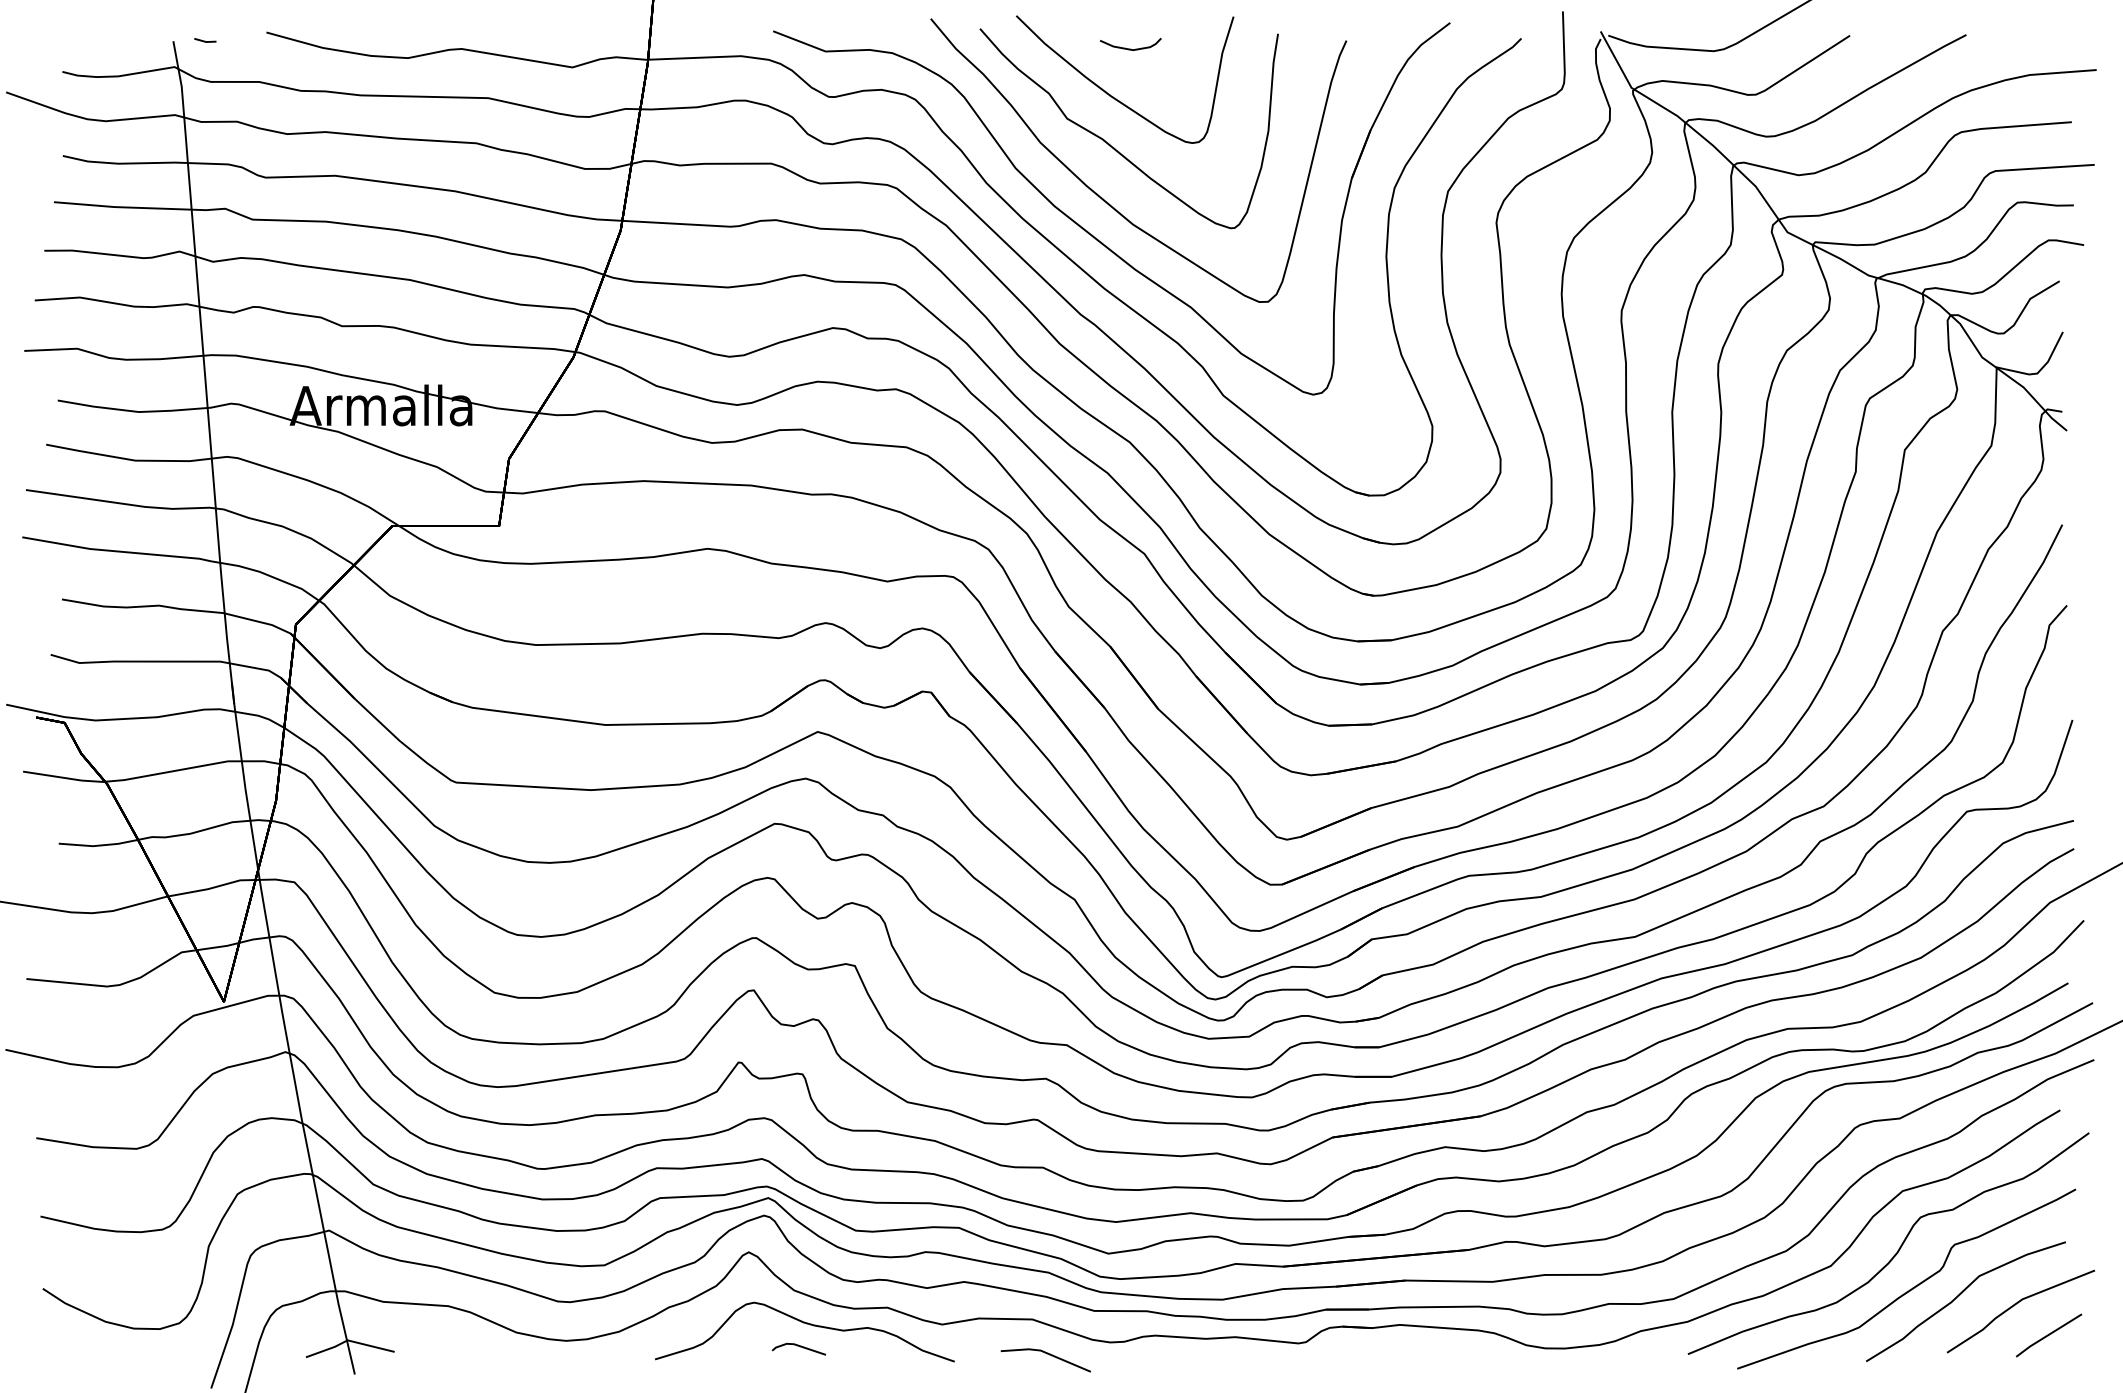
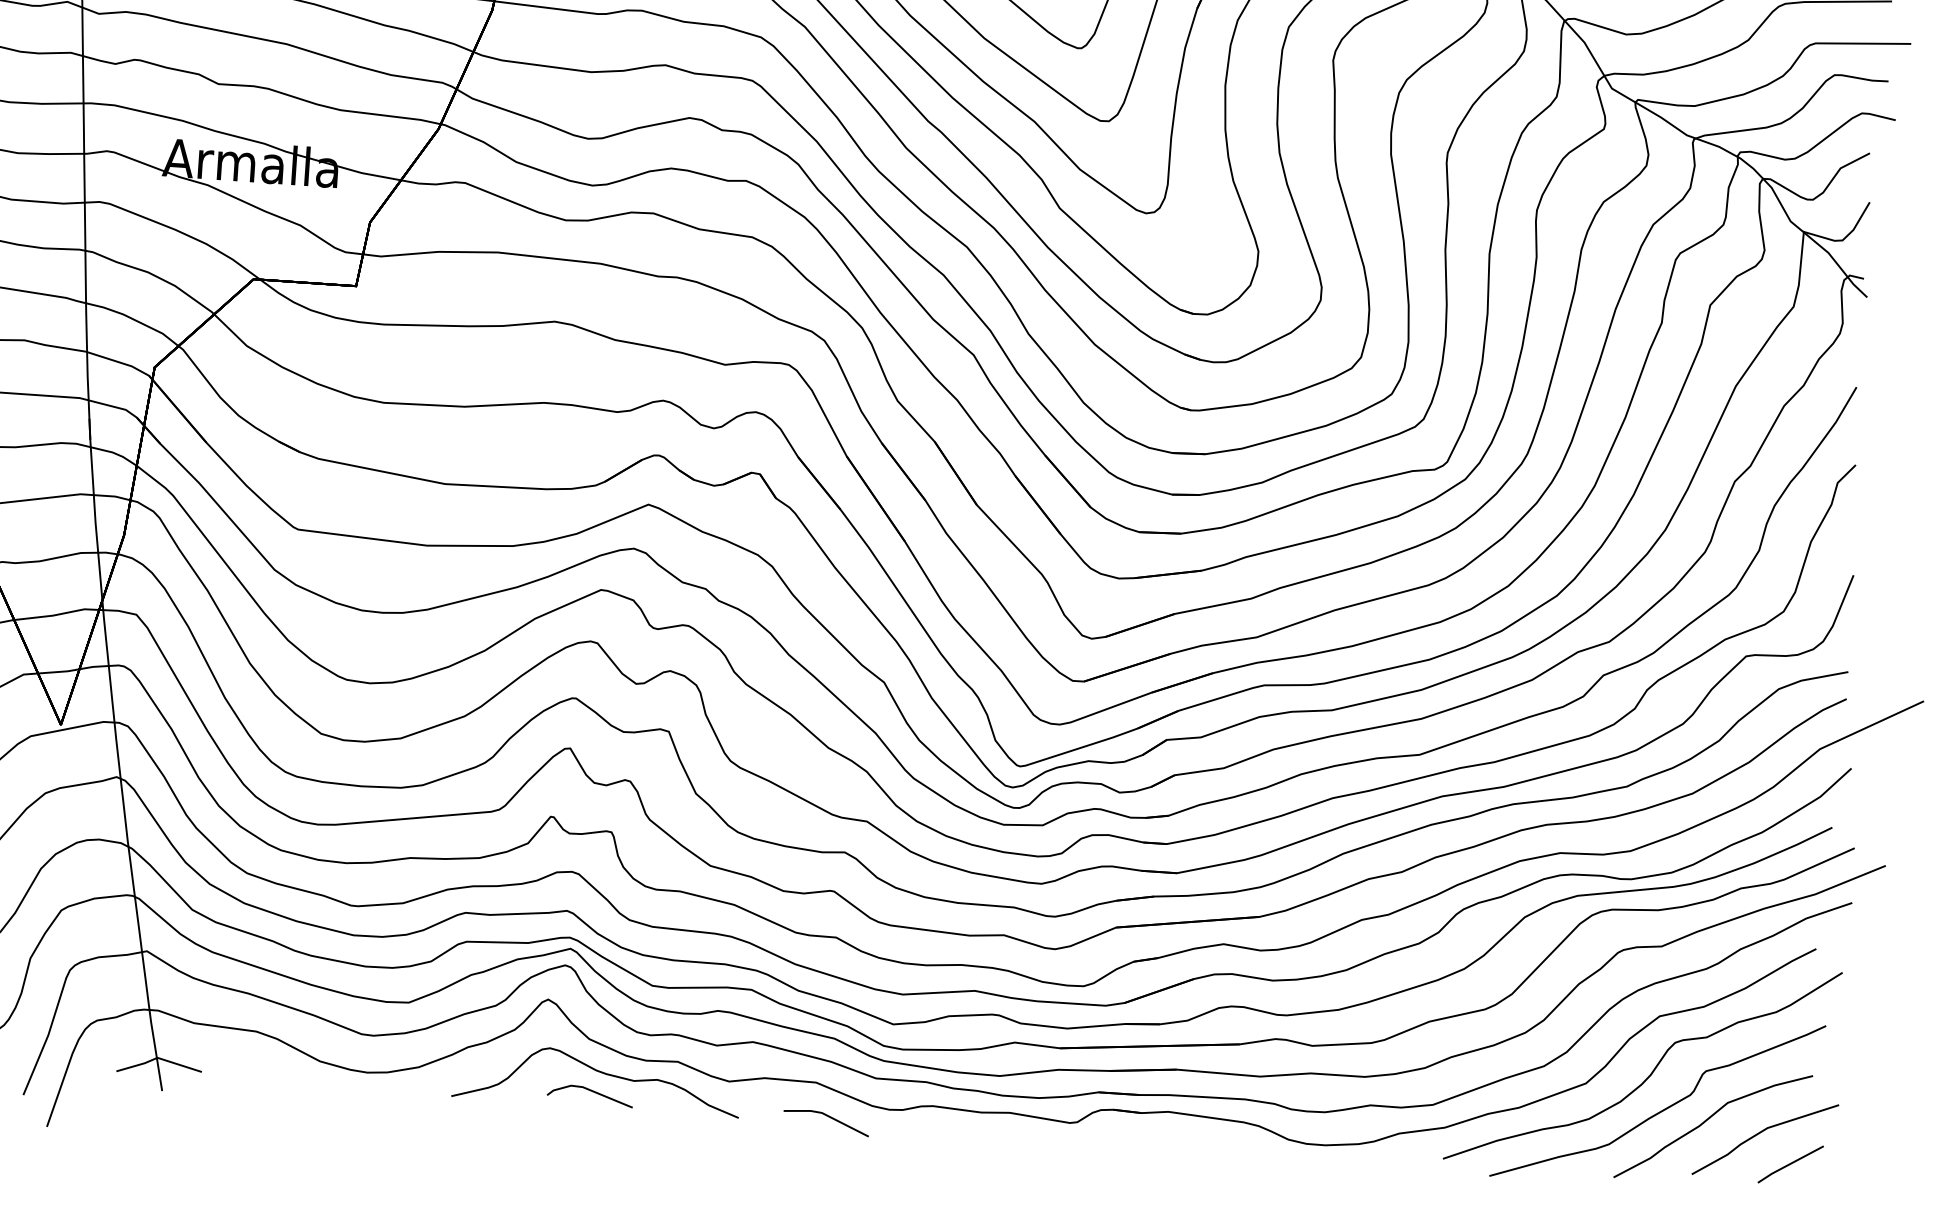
part: (798, 1349) -> (589, 1096), size x1.67

